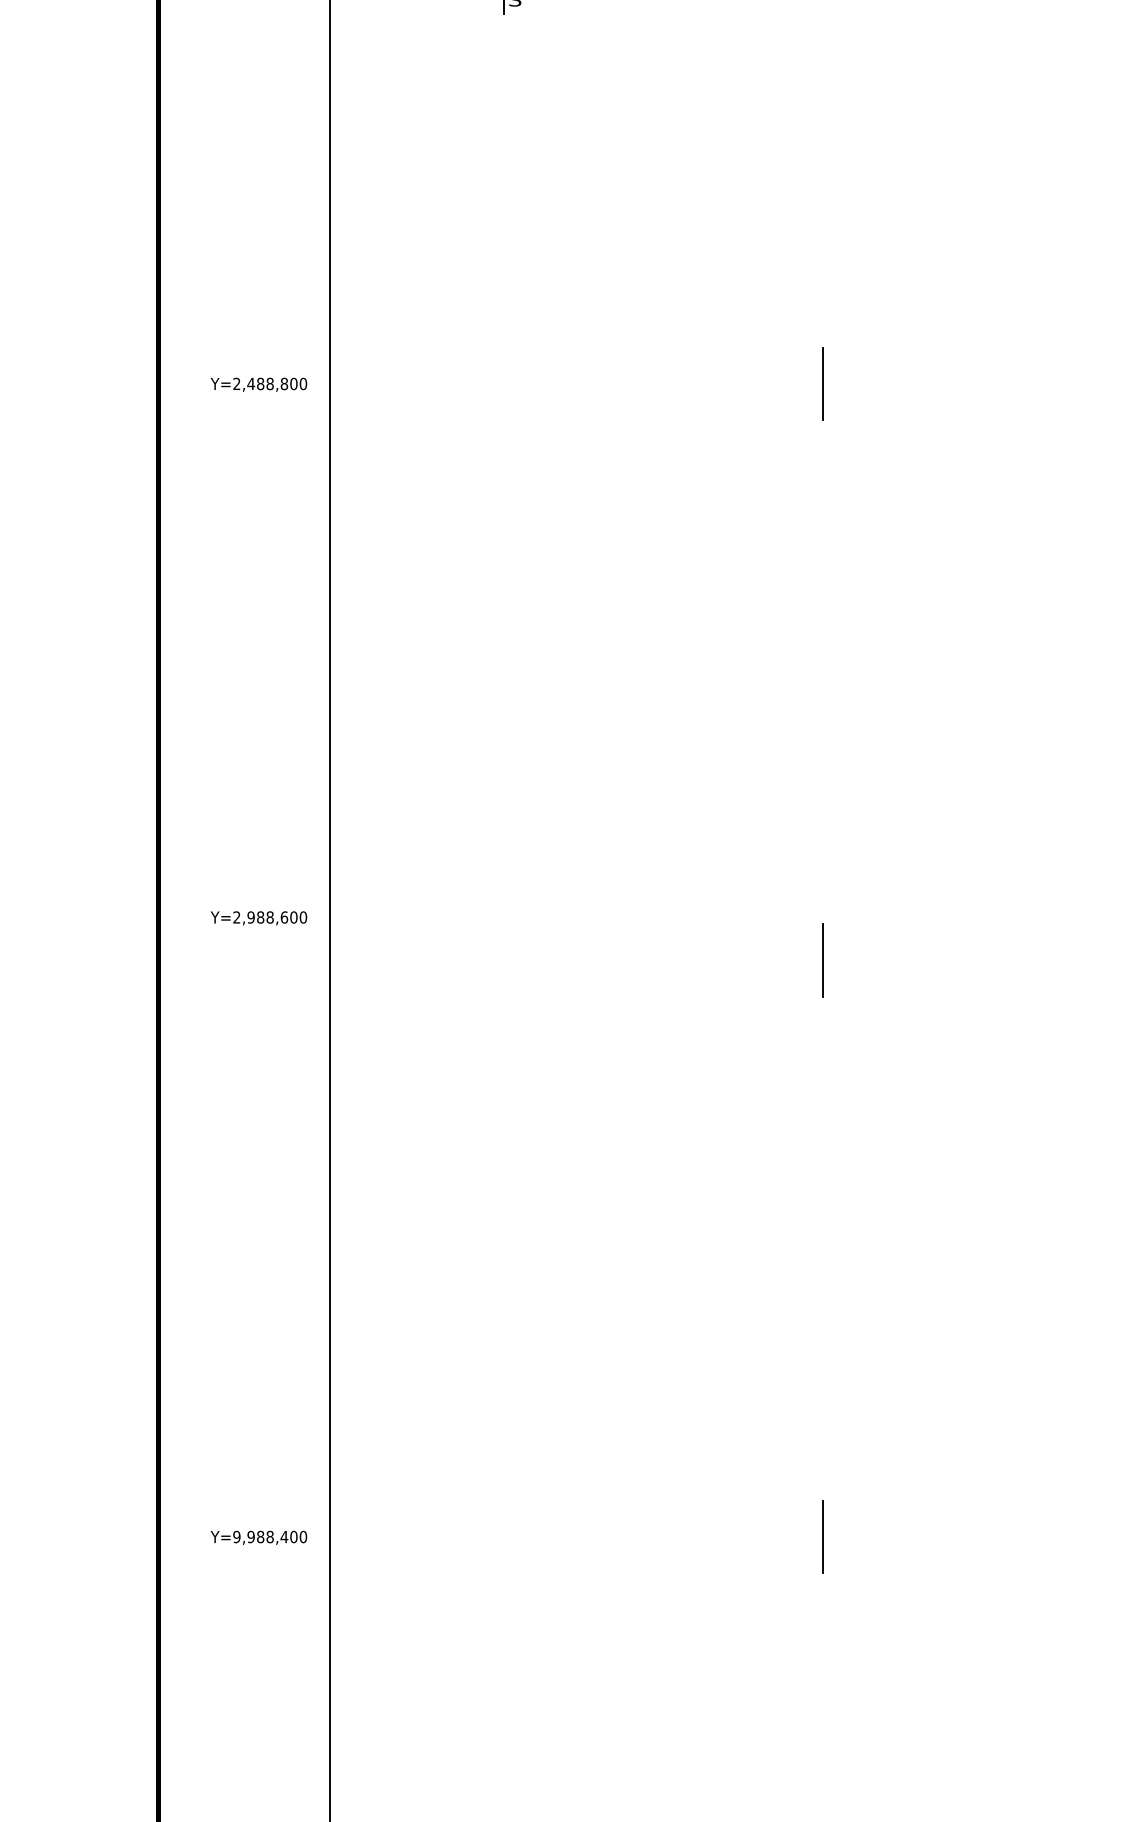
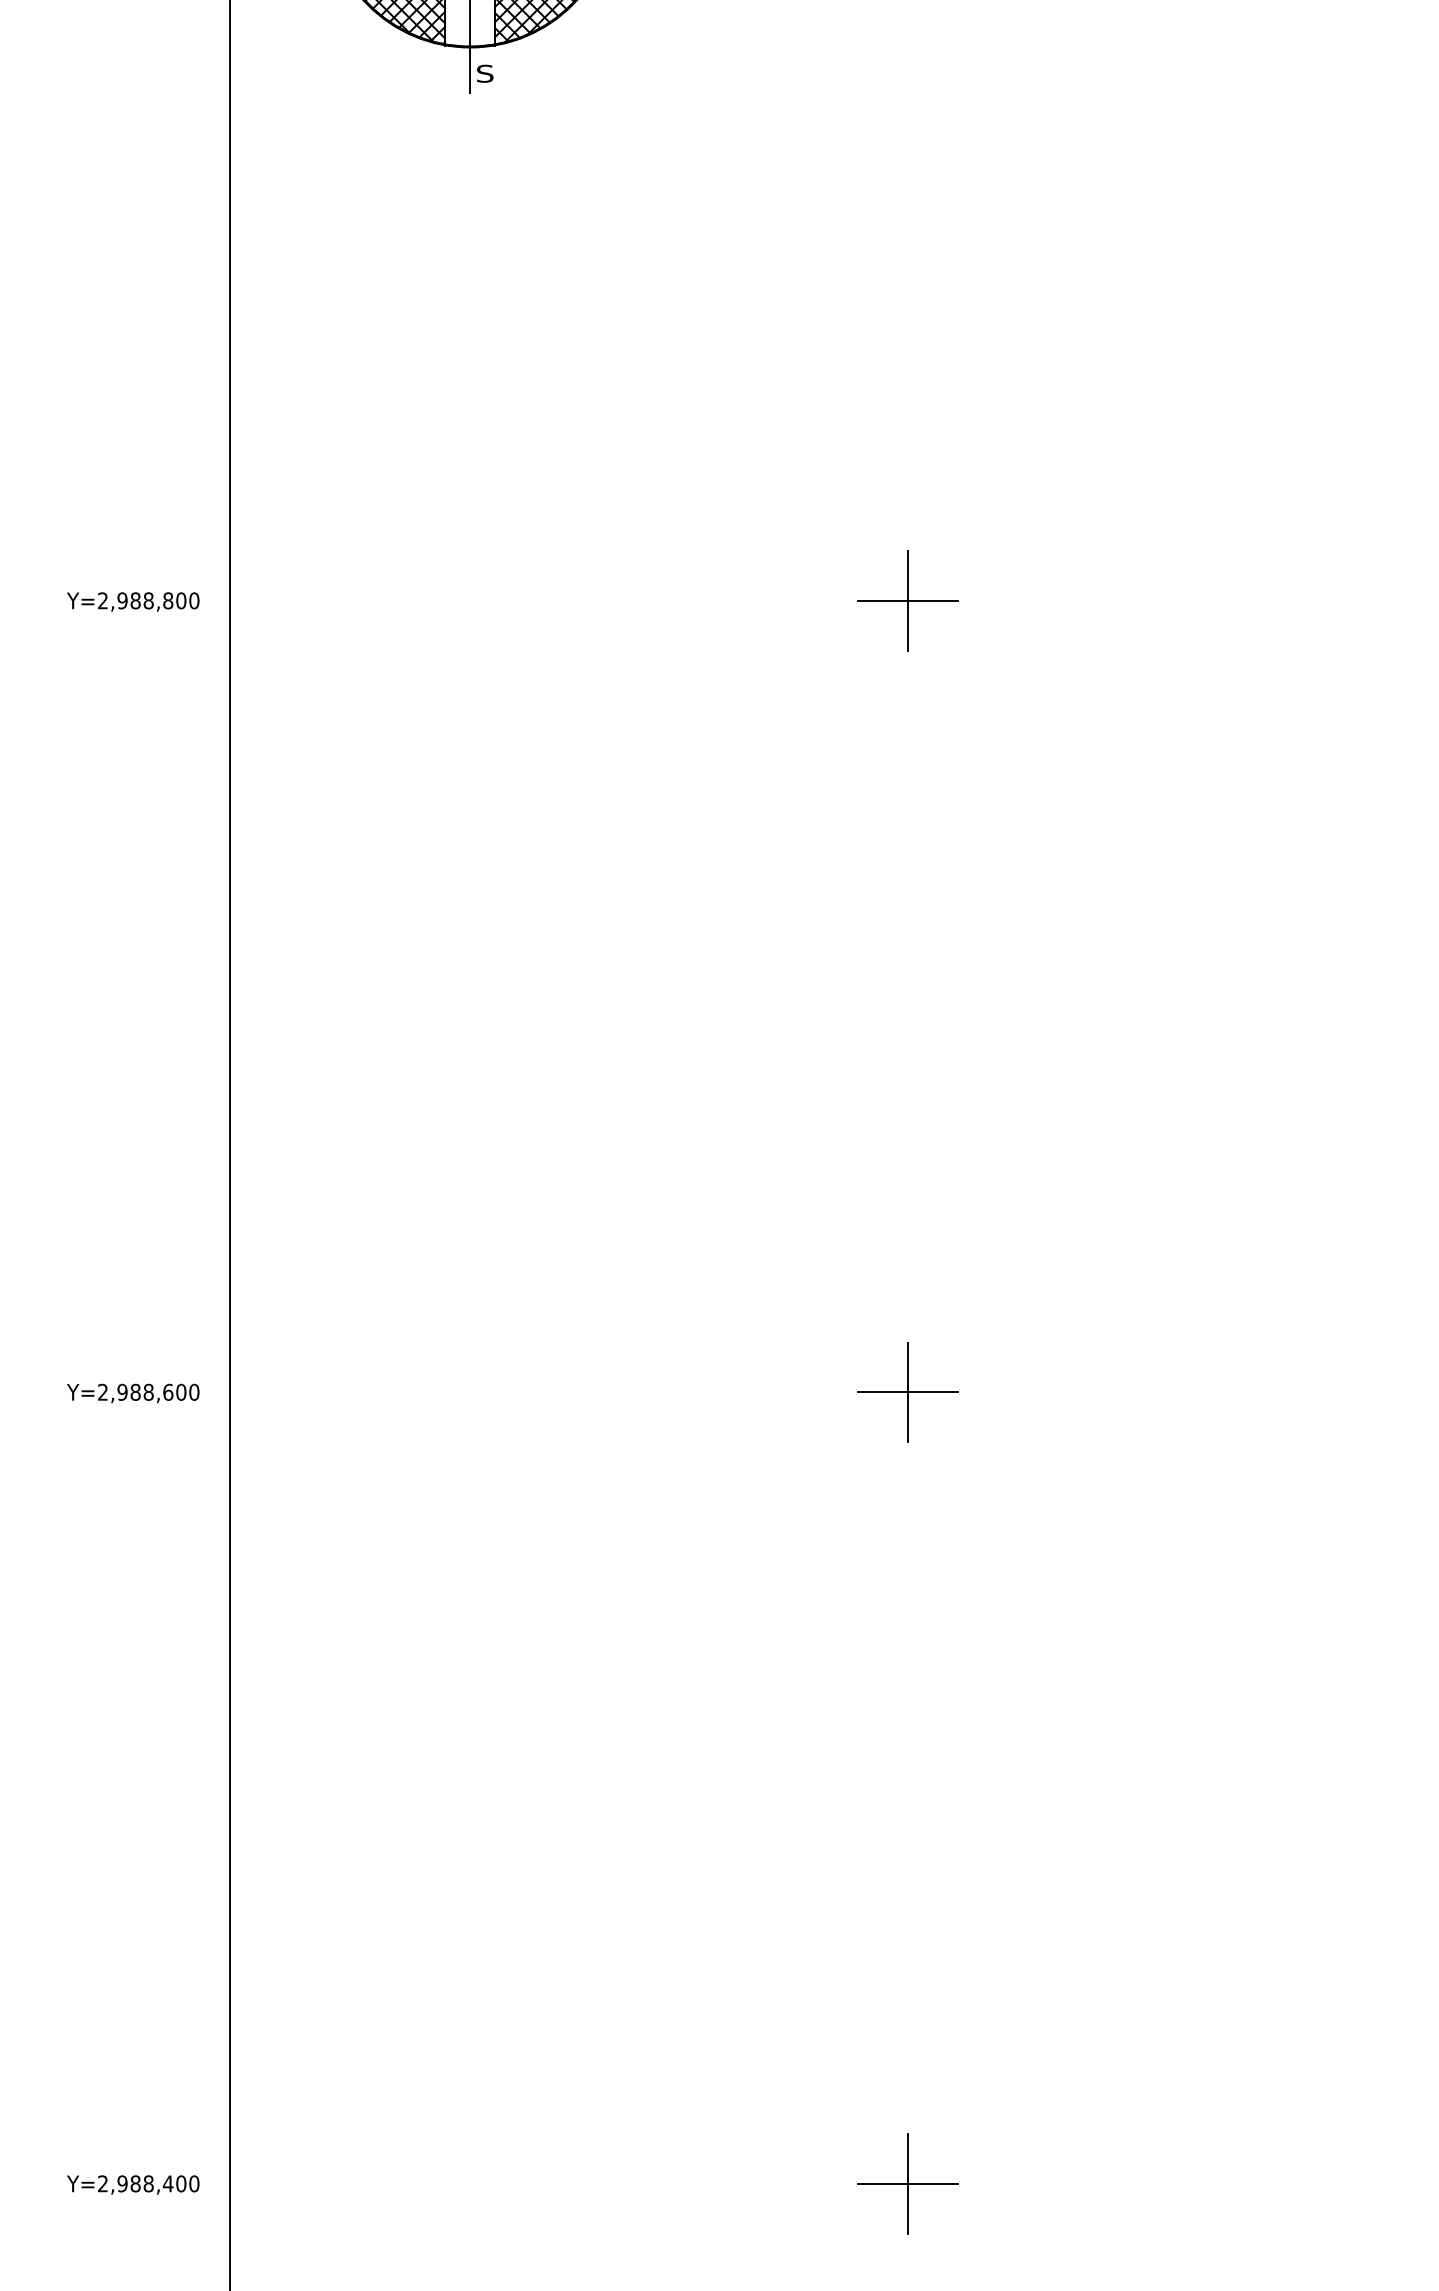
text: (251, 383) -> (123, 600), Y=2,488,800 -> Y=2,988,800
line: (823, 384) -> (908, 601), added
text: (258, 918) -> (132, 1393), moved
line: (823, 960) -> (908, 1392), added
text: (236, 1537) -> (102, 2184), Y=9,988,400 -> Y=2,988,400
line: (823, 1537) -> (908, 2184), added

